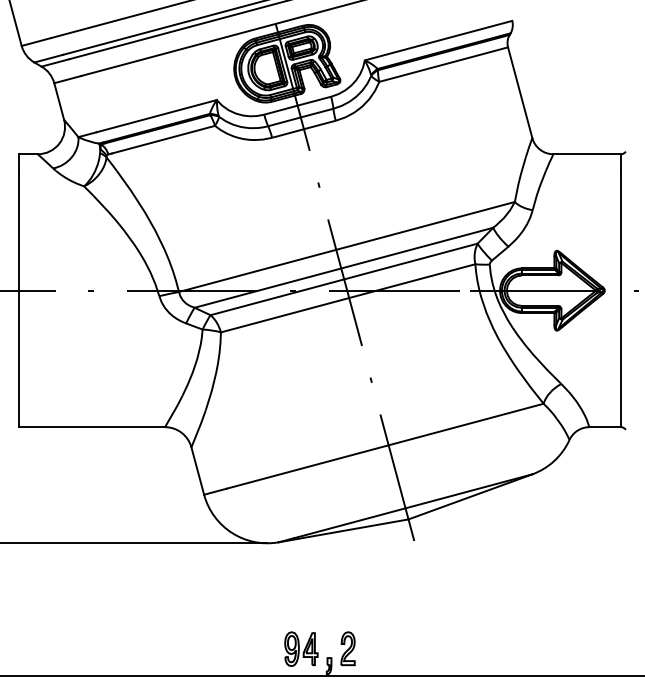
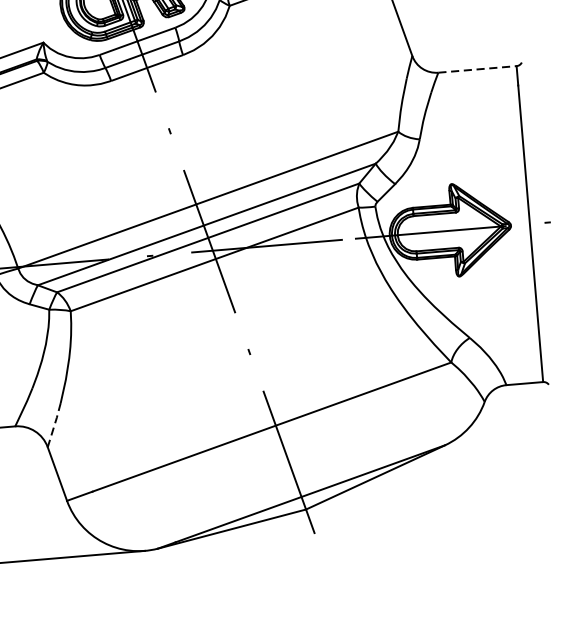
line: (587, 154) -> (477, 69), solid -> dashed
line: (199, 428) -> (55, 424), solid -> dashed

